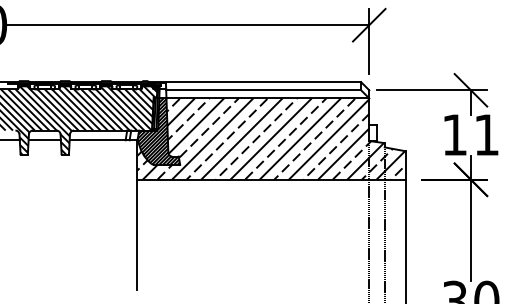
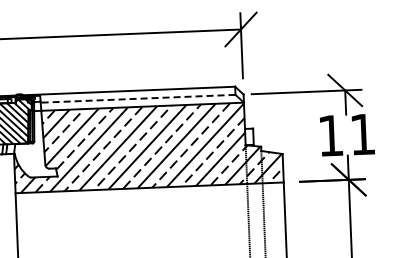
line: (263, 90) -> (137, 98), solid -> dashed
hatch: (158, 131) -> (34, 144), removed

